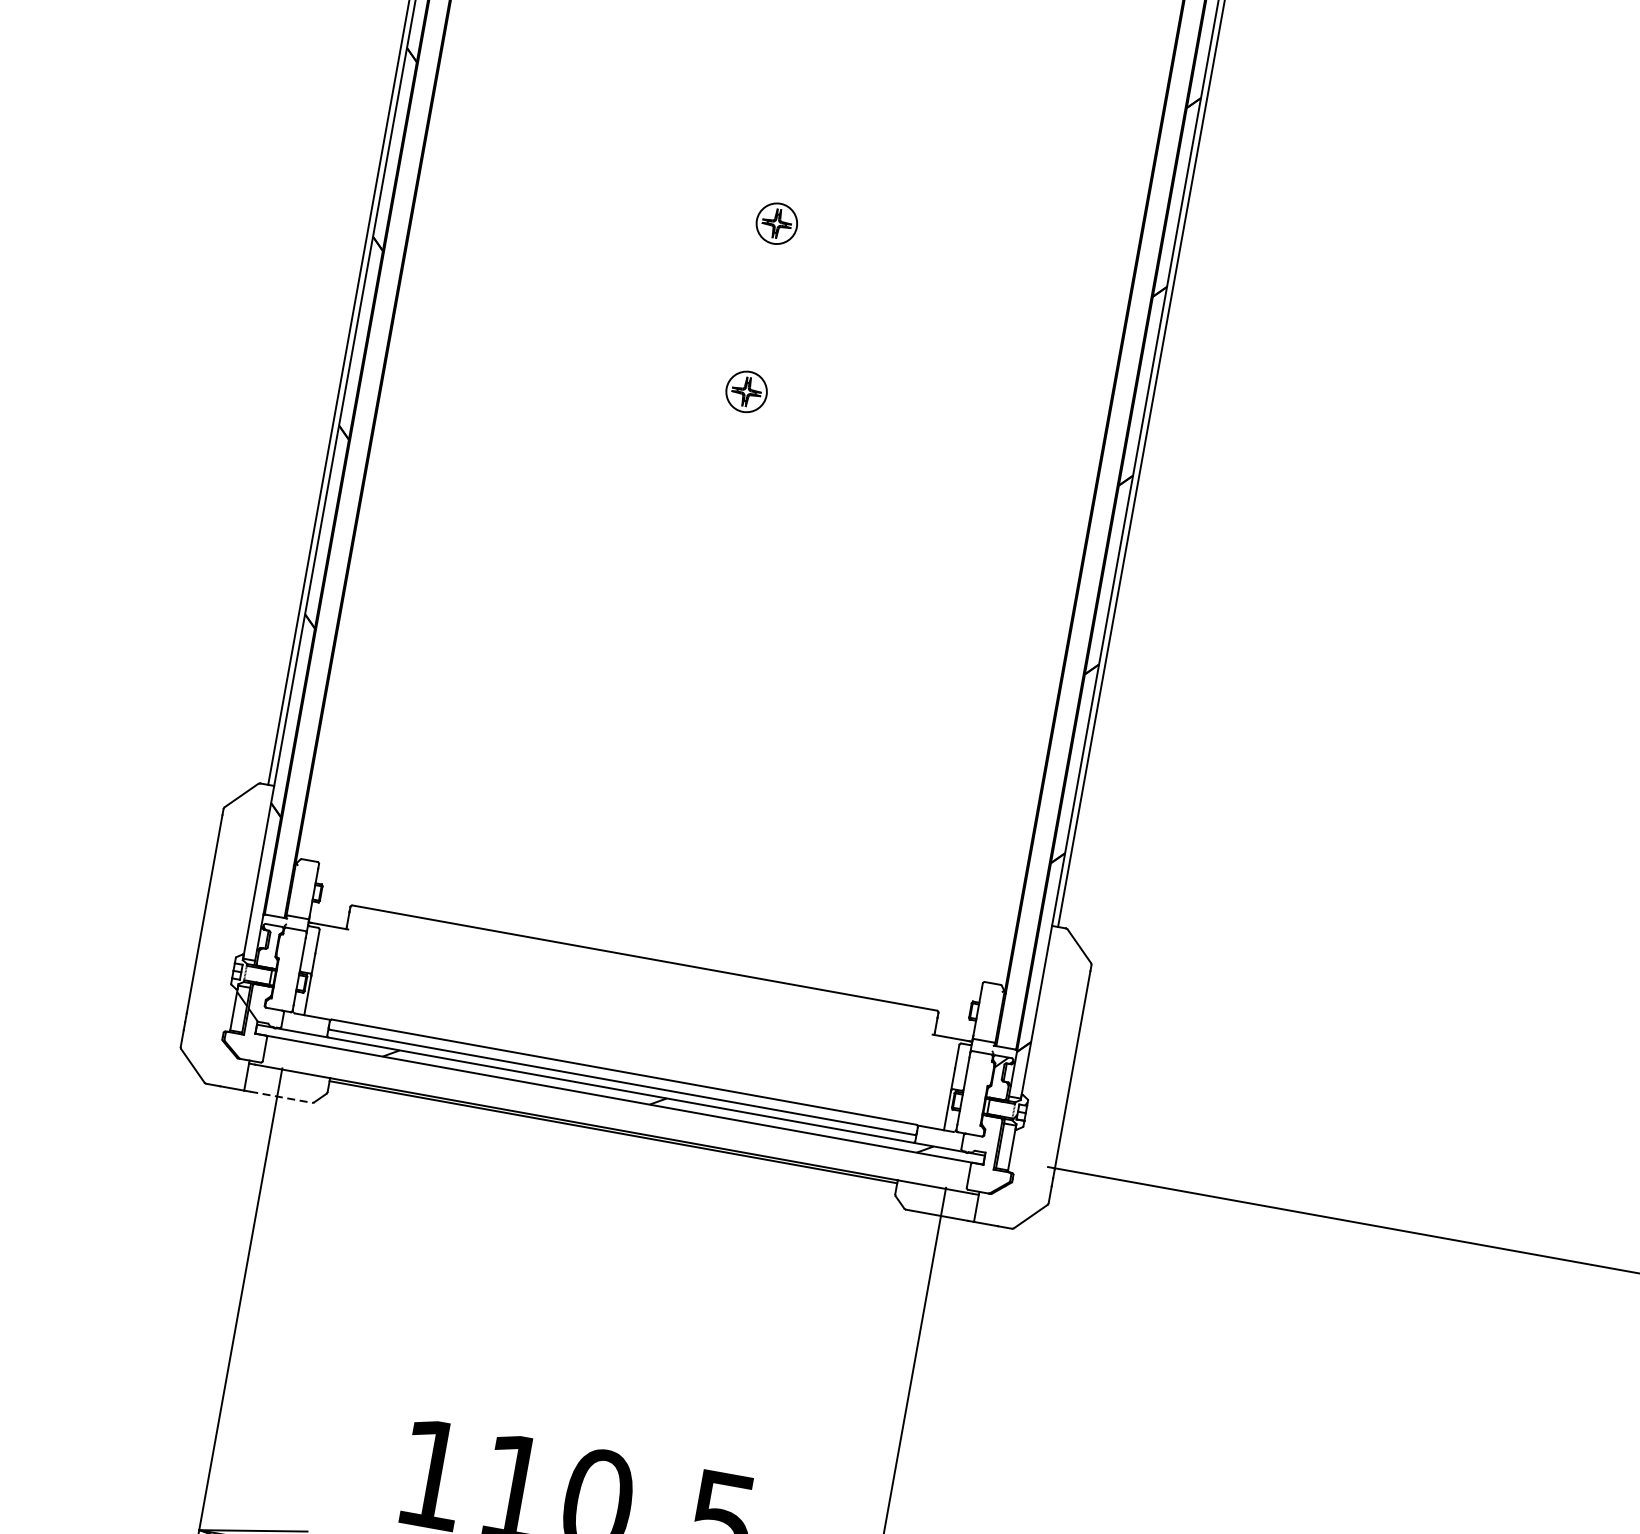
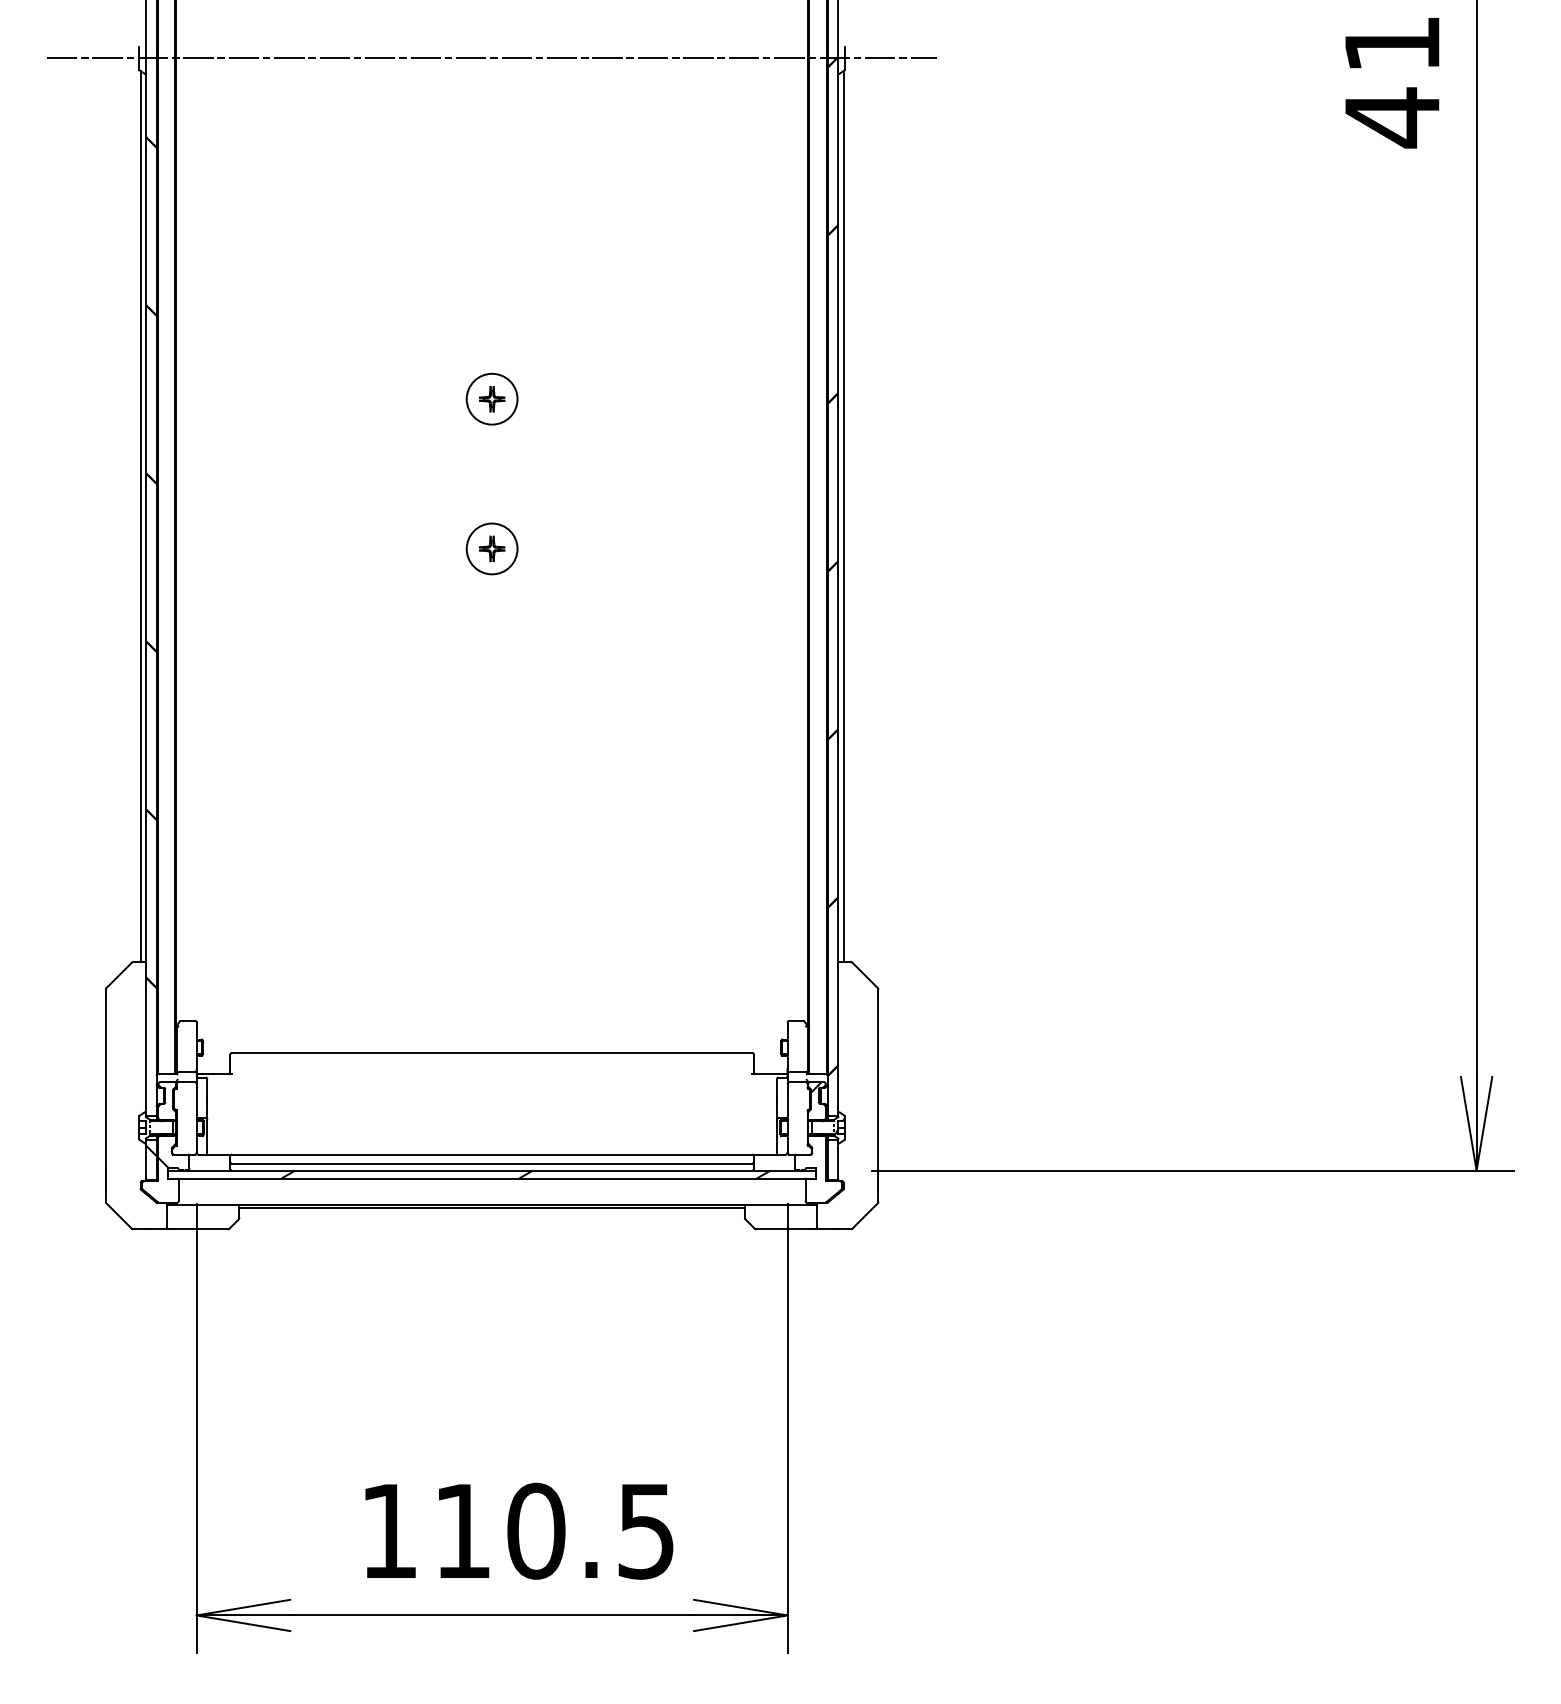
circle: (776, 222) -> (491, 398), size x1.43
circle: (746, 391) -> (491, 548), size x1.43
line: (281, 1097) -> (200, 1229), dashed -> solid

